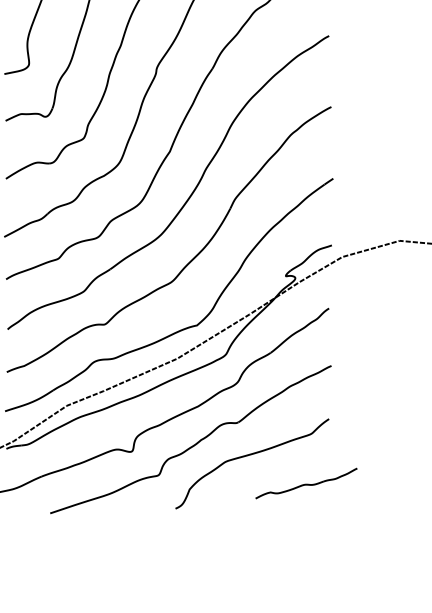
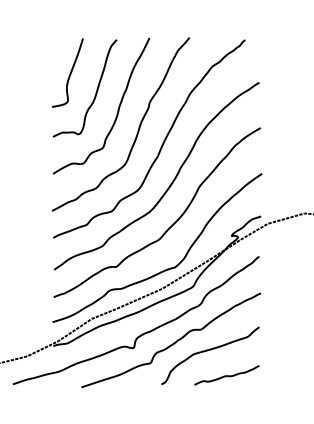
part: (305, 483) -> (226, 375), moved

